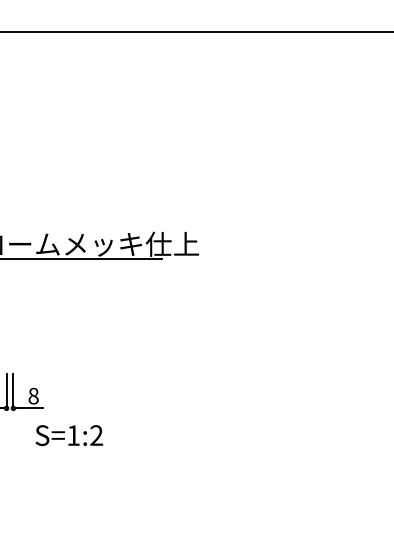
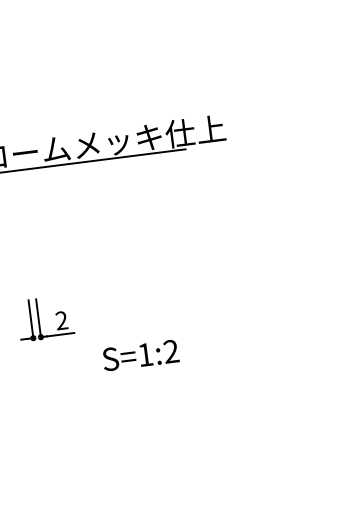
text: (33, 395) -> (61, 319), 8 -> 2
text: (69, 435) -> (140, 355), moved

